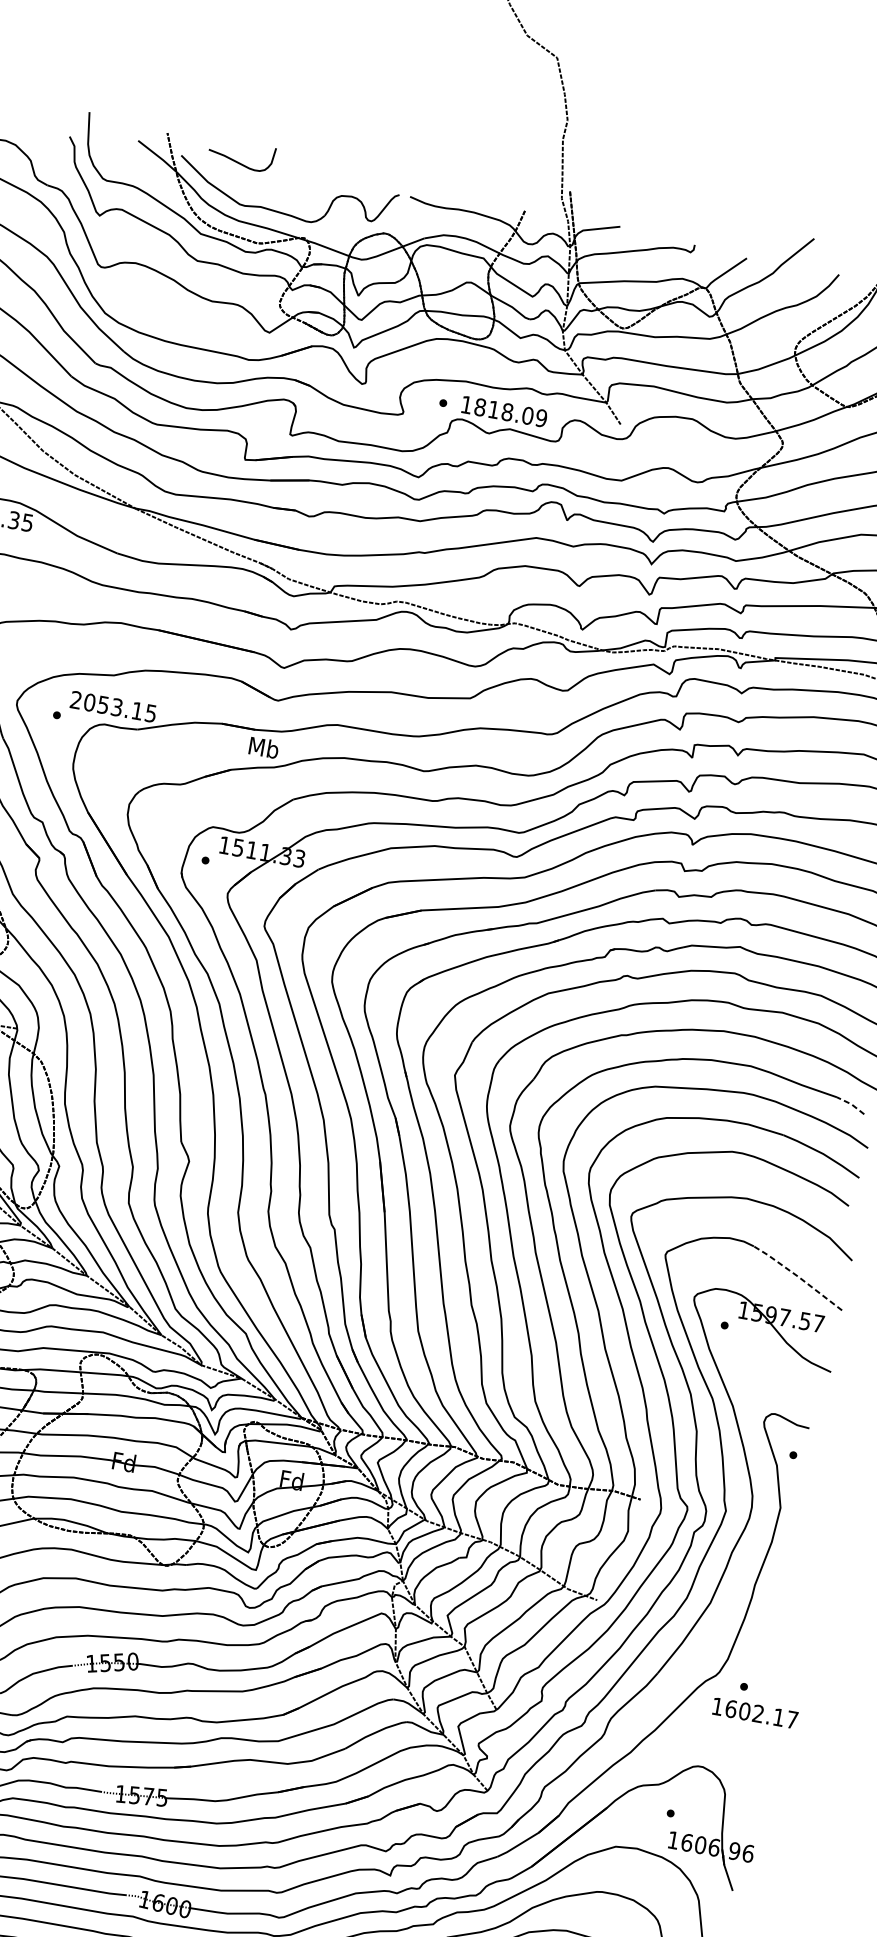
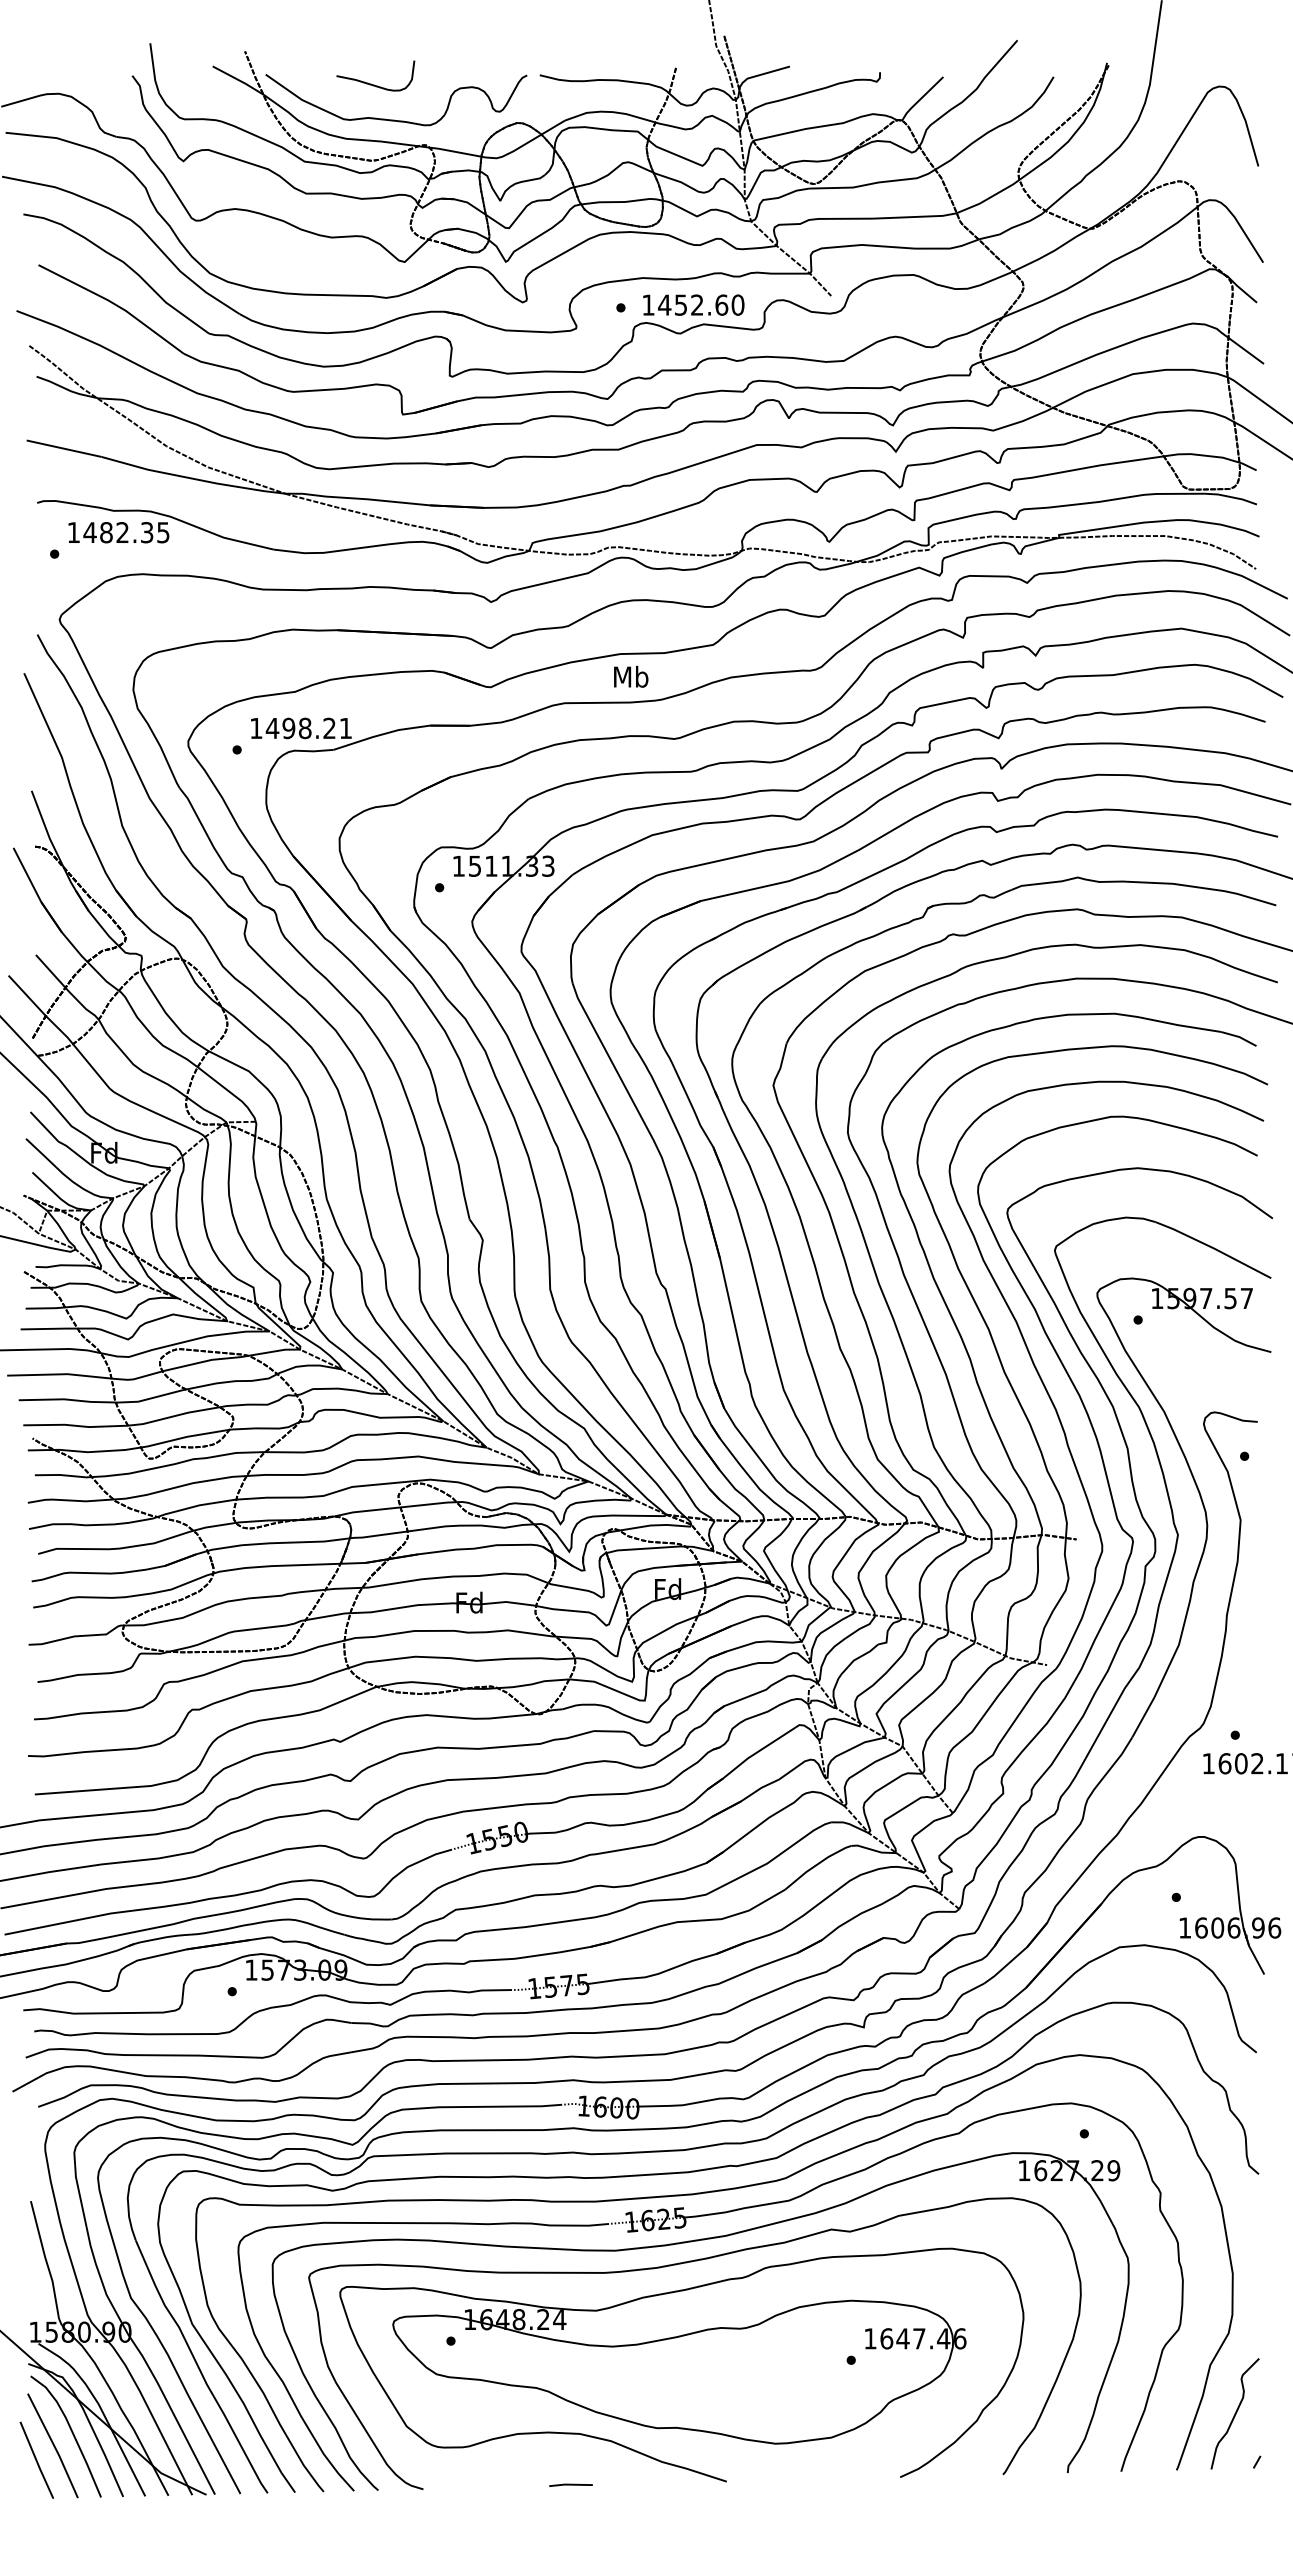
curve: (236, 161) -> (371, 83), moved
text: (511, 412) -> (701, 304), 1818.09 -> 1452.60
text: (113, 706) -> (300, 728), 2053.15 -> 1498.21
text: (264, 747) -> (631, 676), moved
line: (851, 1104) -> (1239, 1037), dashed -> solid
line: (798, 1276) -> (1213, 1248), dashed -> solid

